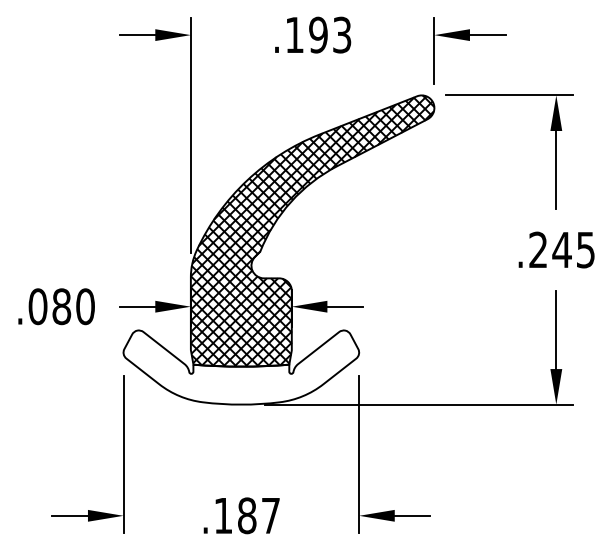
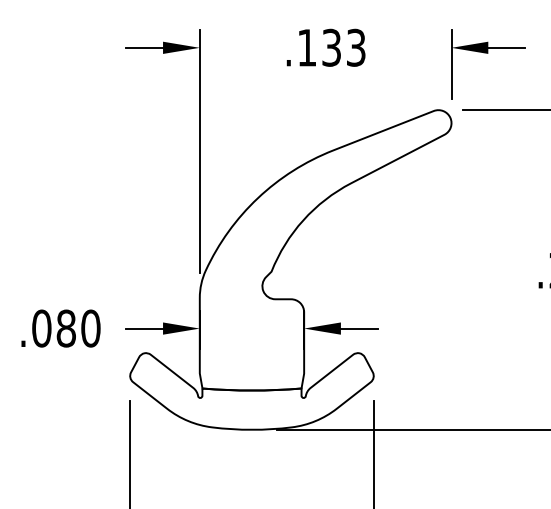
text: (318, 34) -> (331, 47), .193 -> .133
hatch: (312, 230) -> (325, 249), removed

